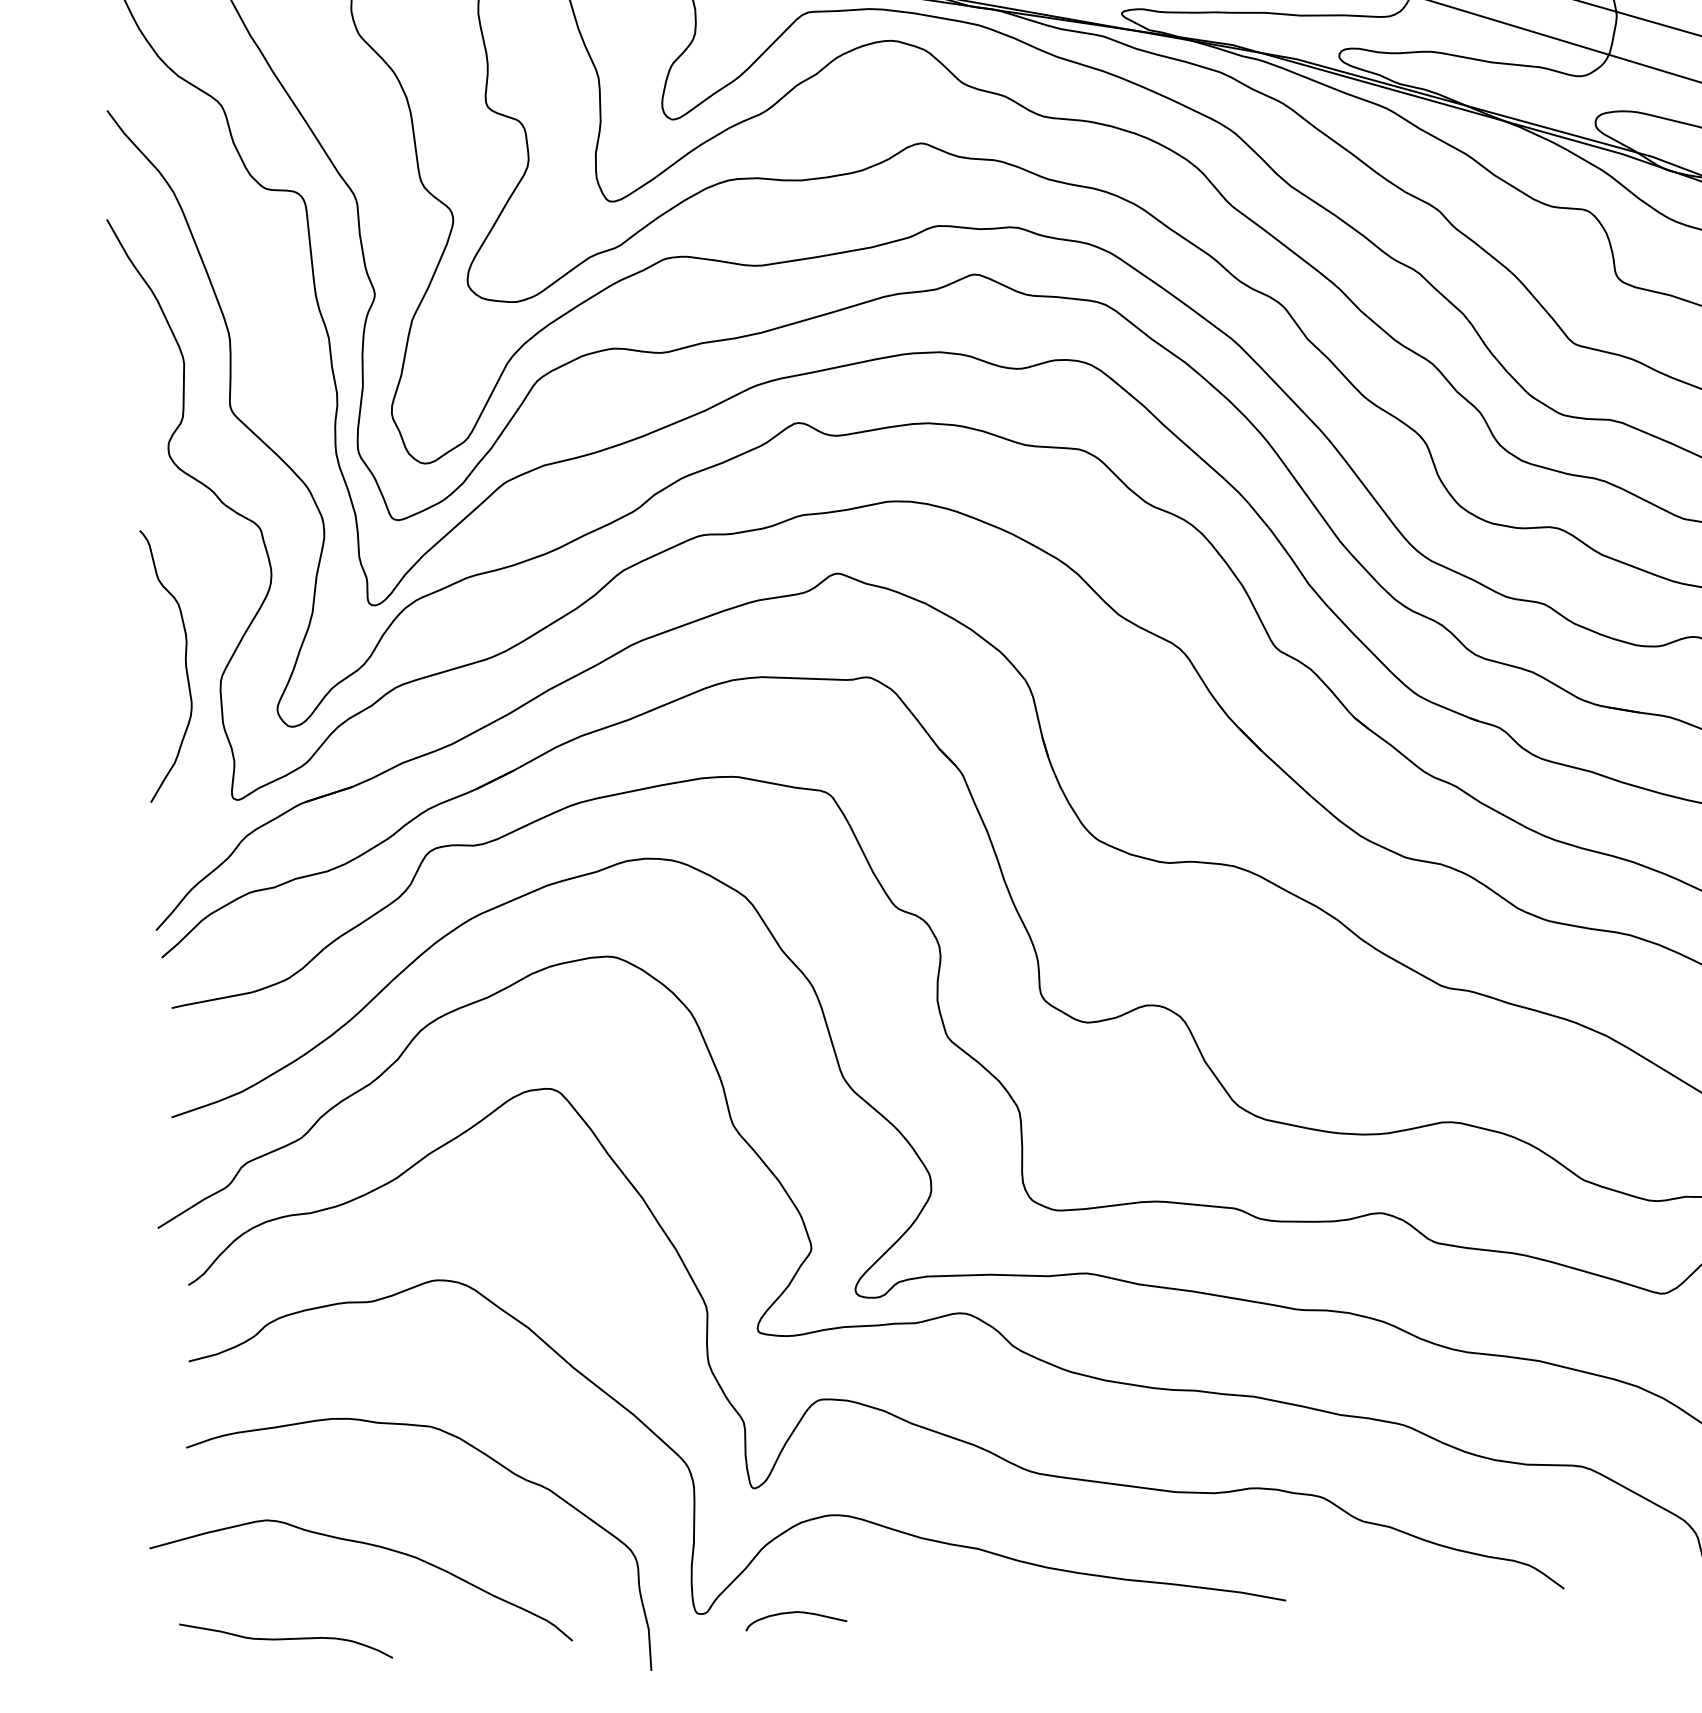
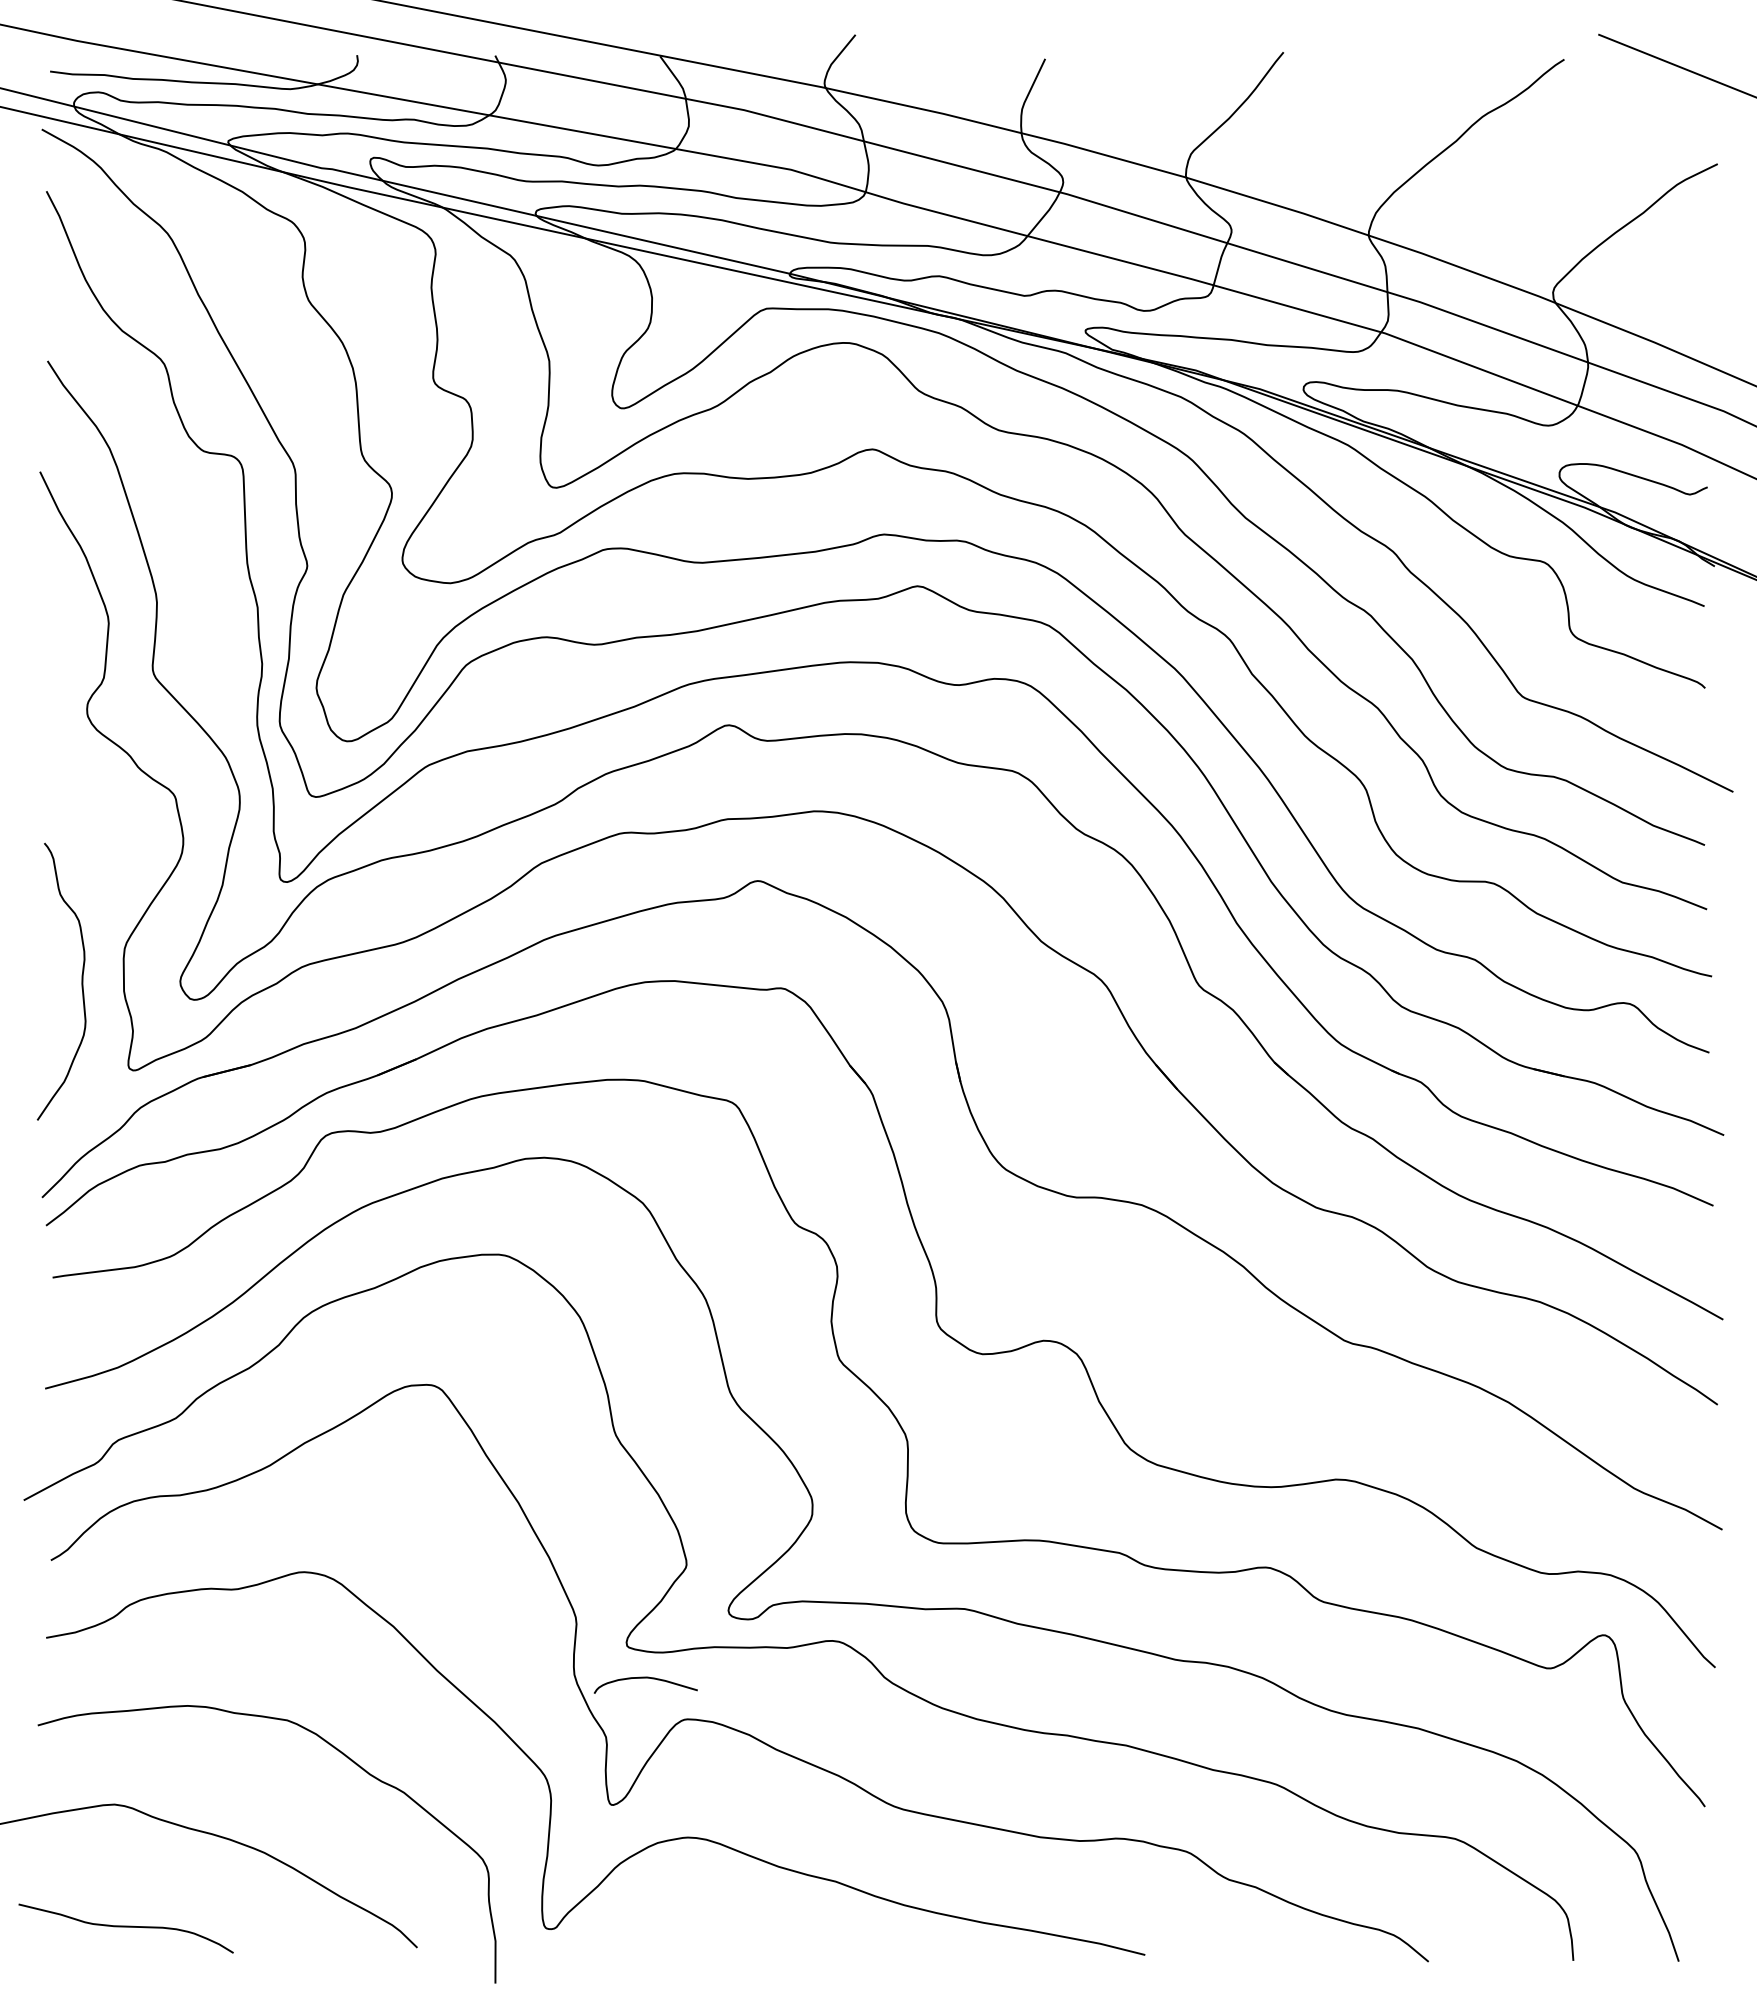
curve: (185, 663) -> (81, 981), moved
curve: (795, 1613) -> (645, 1678), moved

